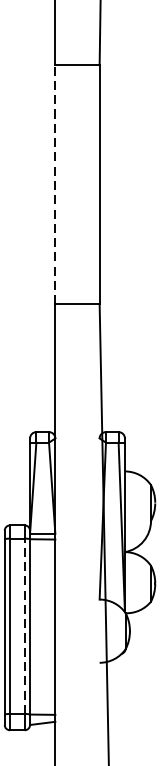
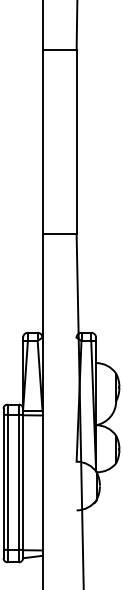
line: (55, 183) -> (42, 141), dashed -> solid
line: (24, 625) -> (18, 481), dashed -> solid

